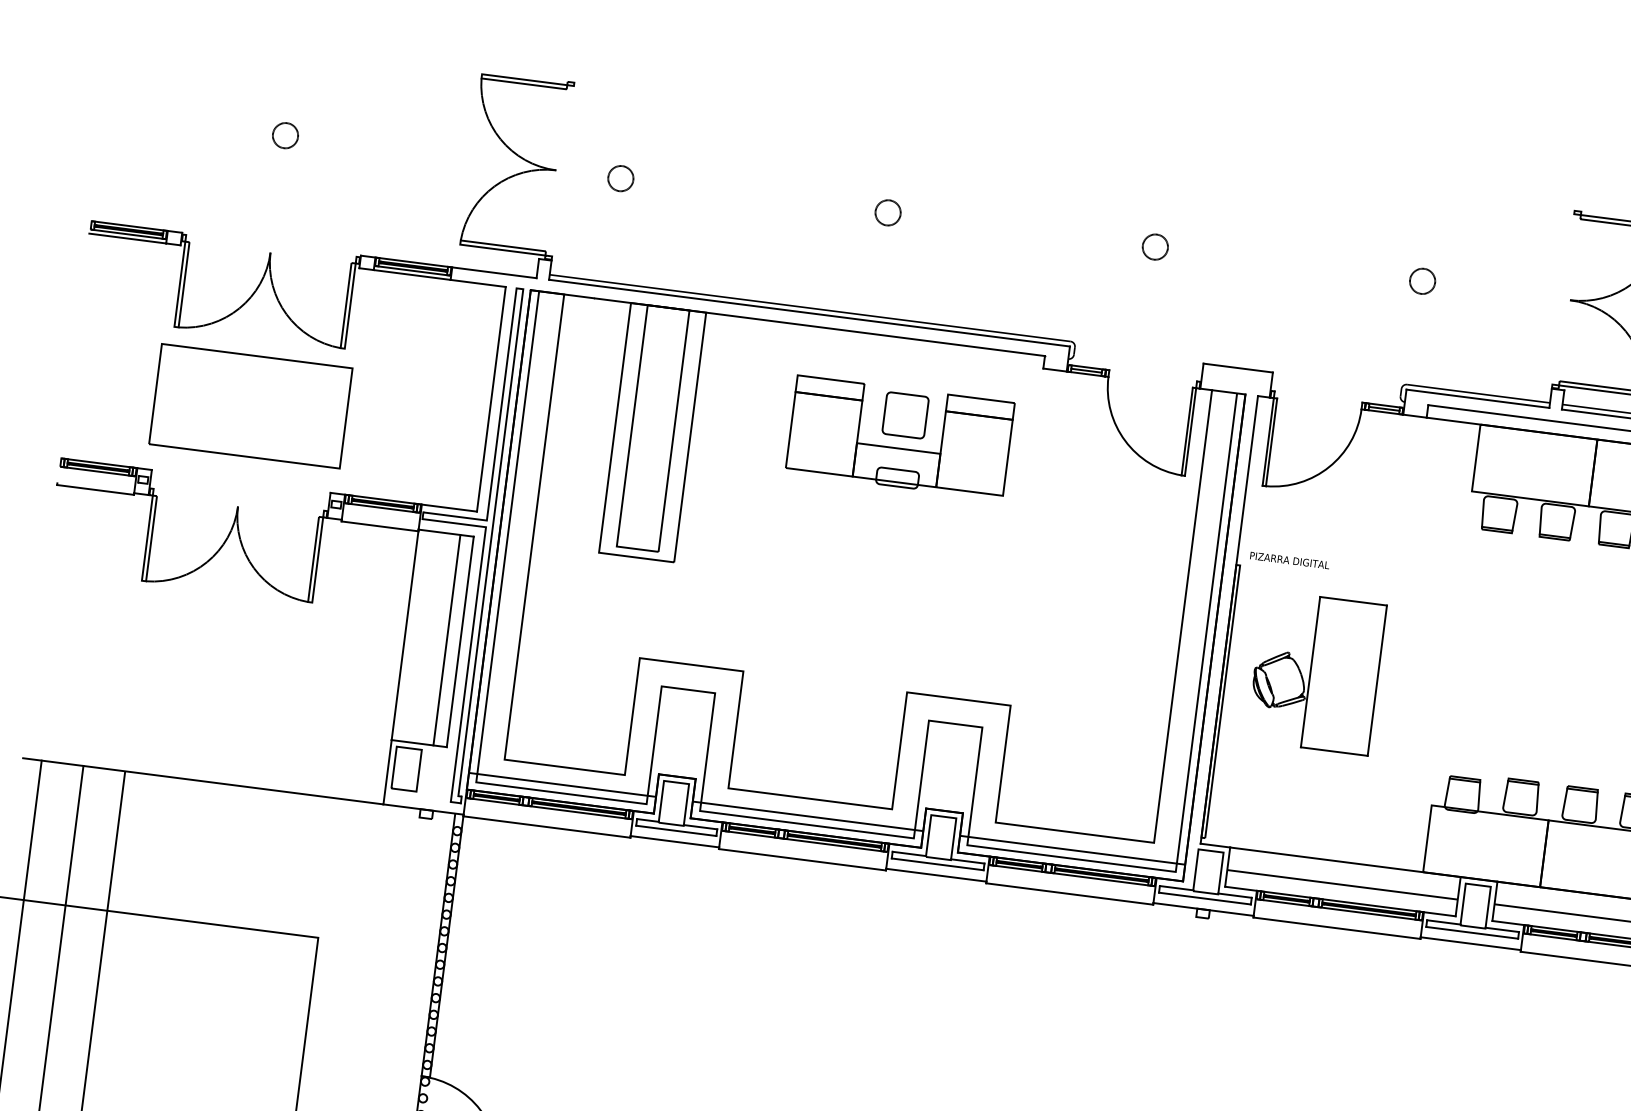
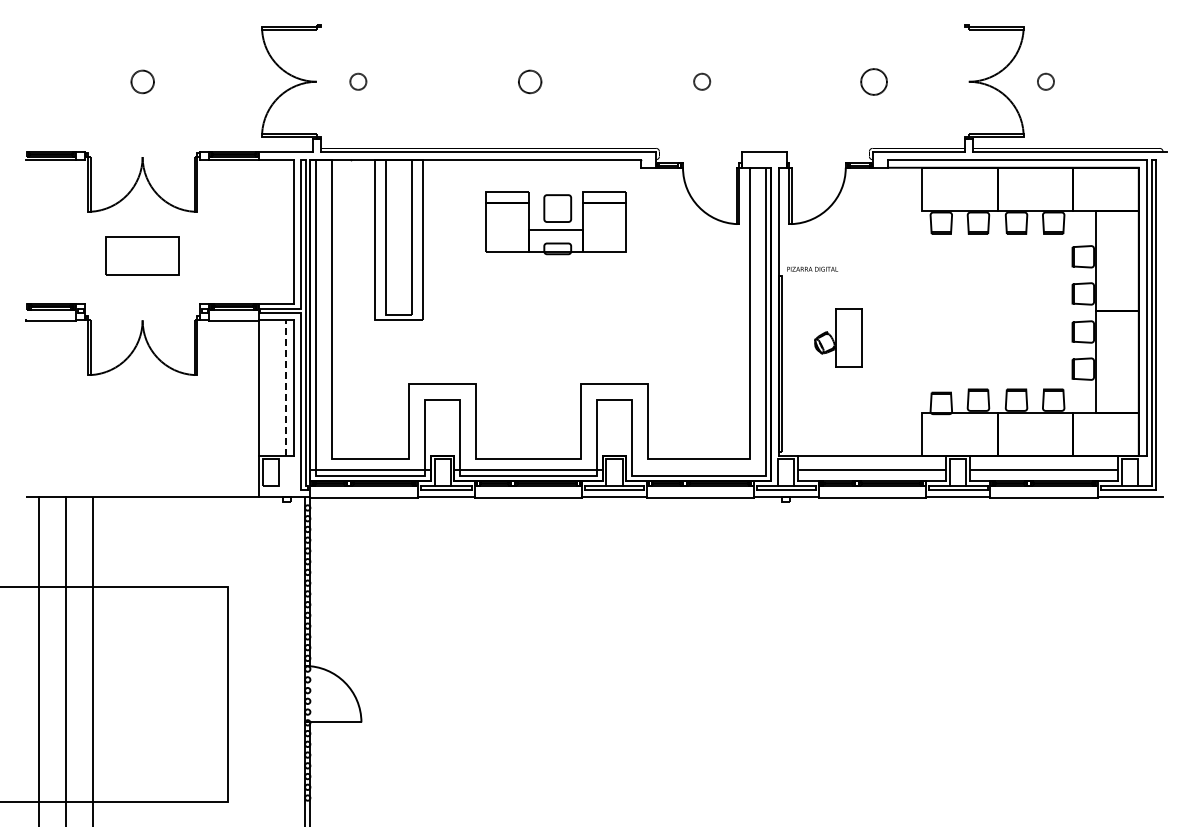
circle: (285, 135) -> (142, 81), size x1.4
circle: (888, 212) -> (530, 81), size x1.4
circle: (1421, 280) -> (873, 81), size x1.6
part: (250, 405) -> (142, 255), size x0.6
line: (446, 640) -> (285, 388), solid -> dashed
part: (1316, 673) -> (838, 338), size x0.6
line: (1072, 850) -> (698, 470), removed

